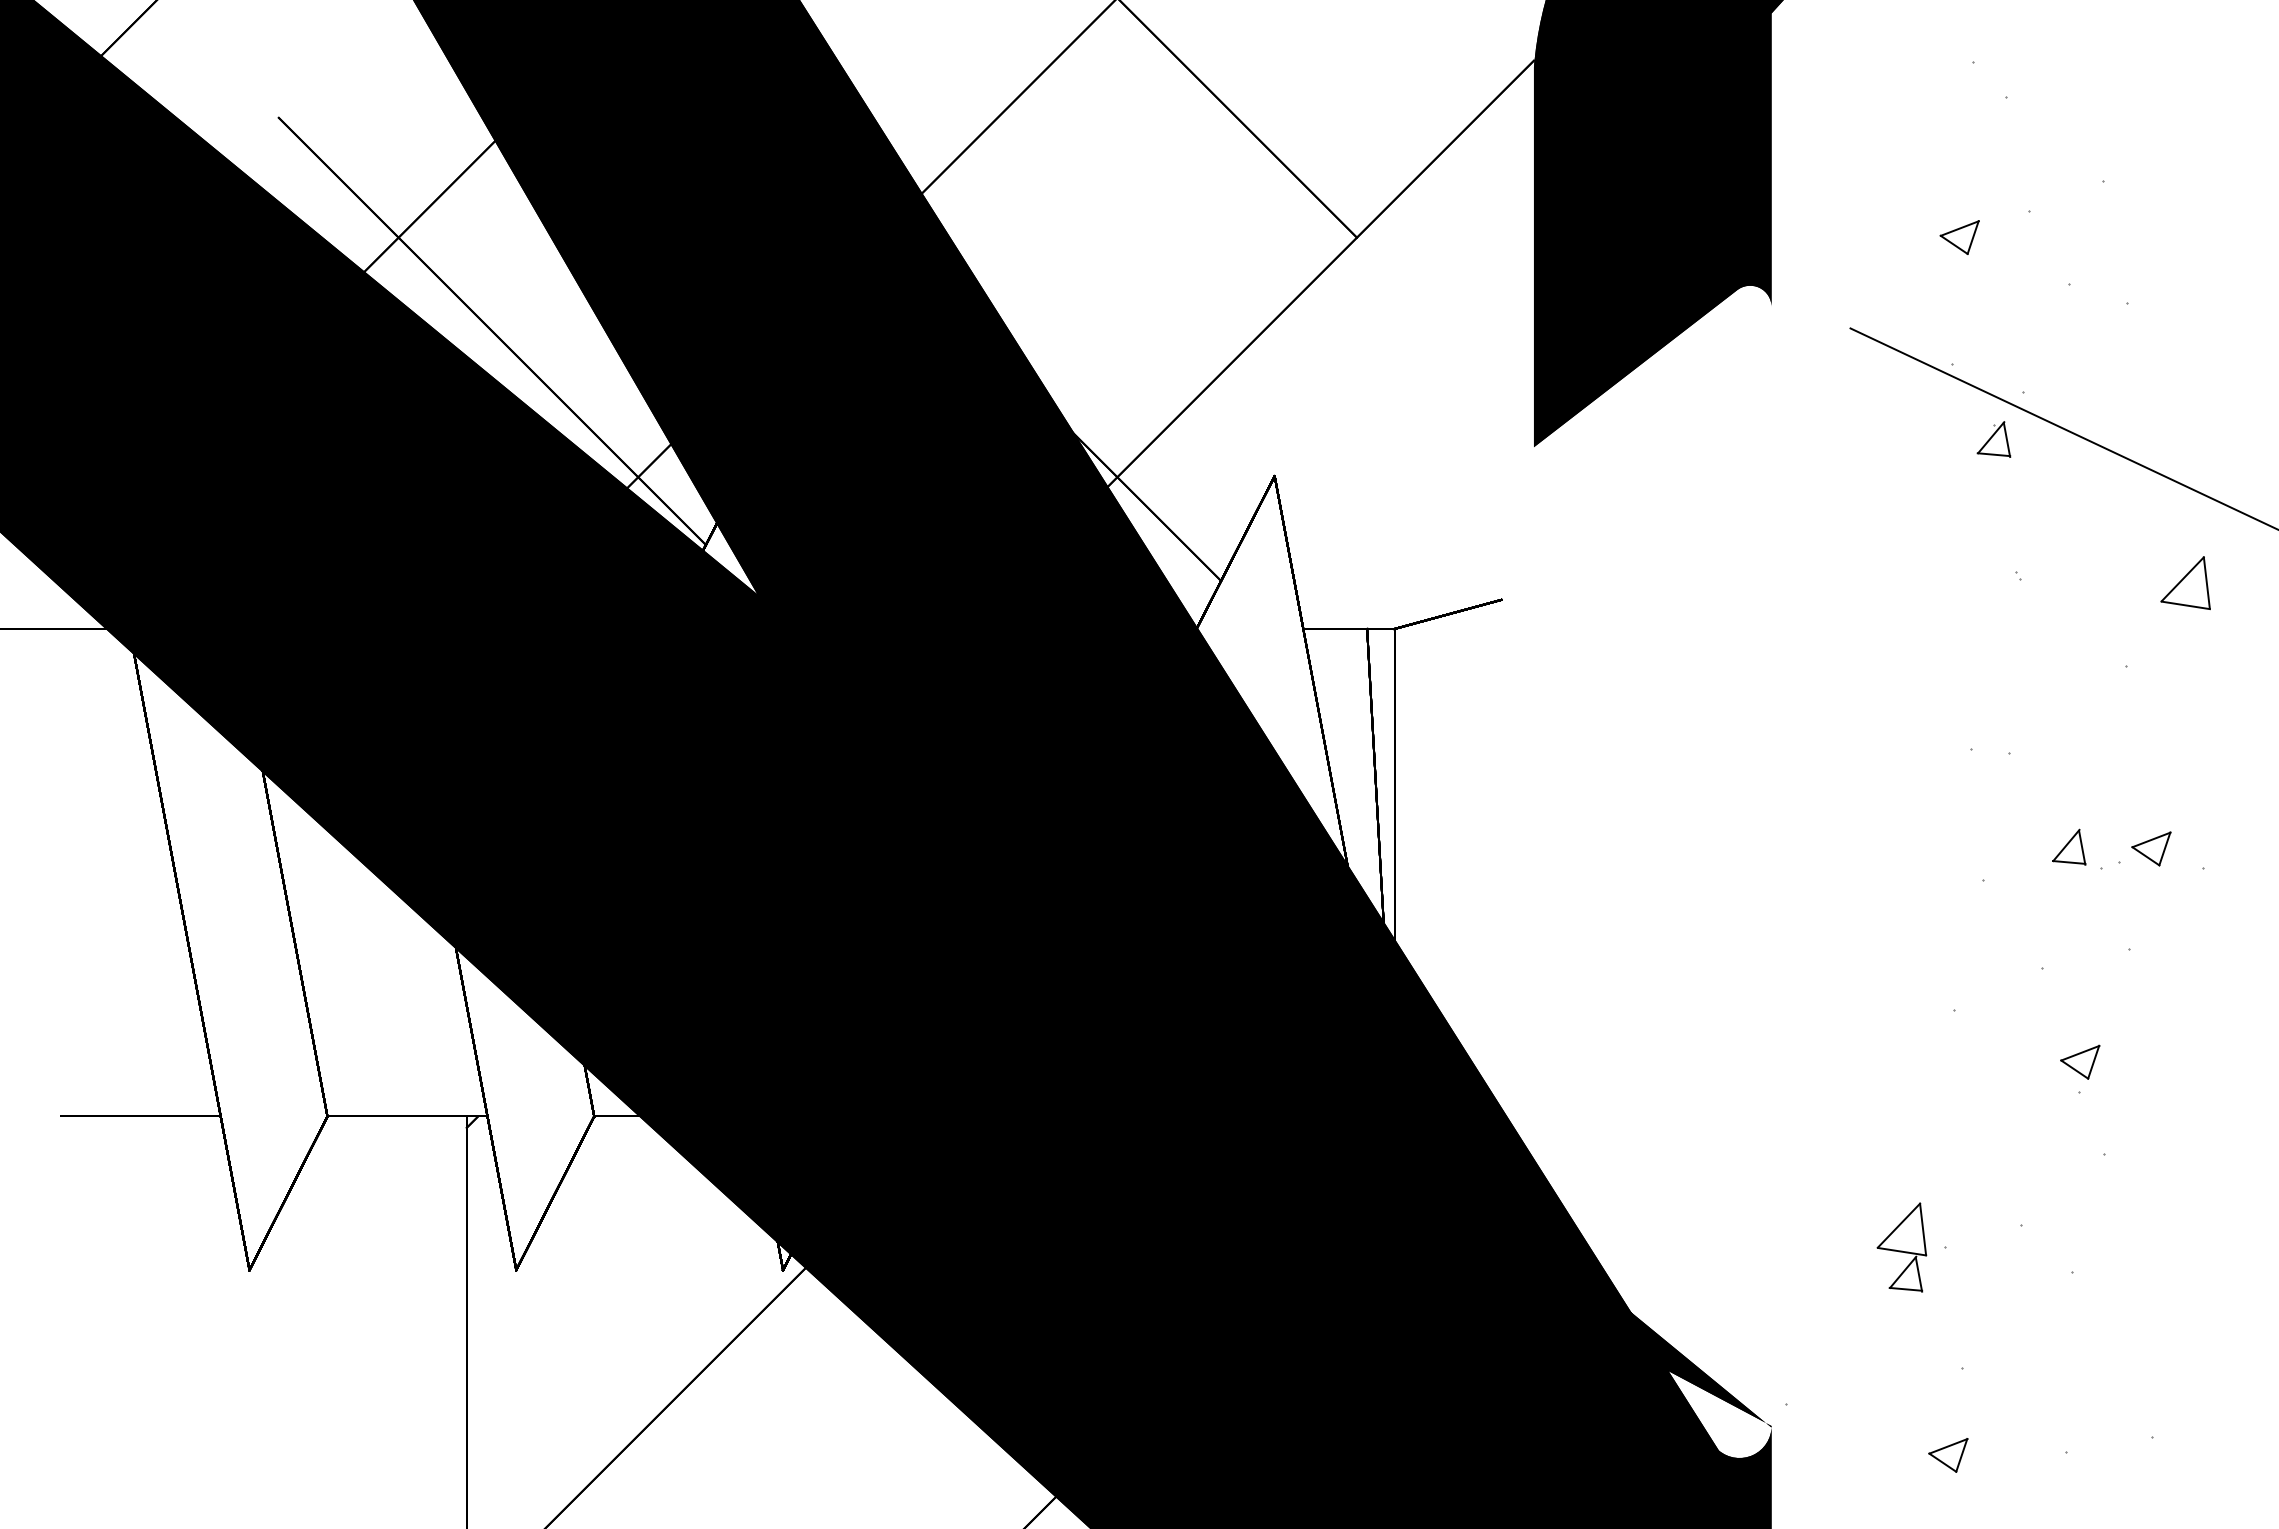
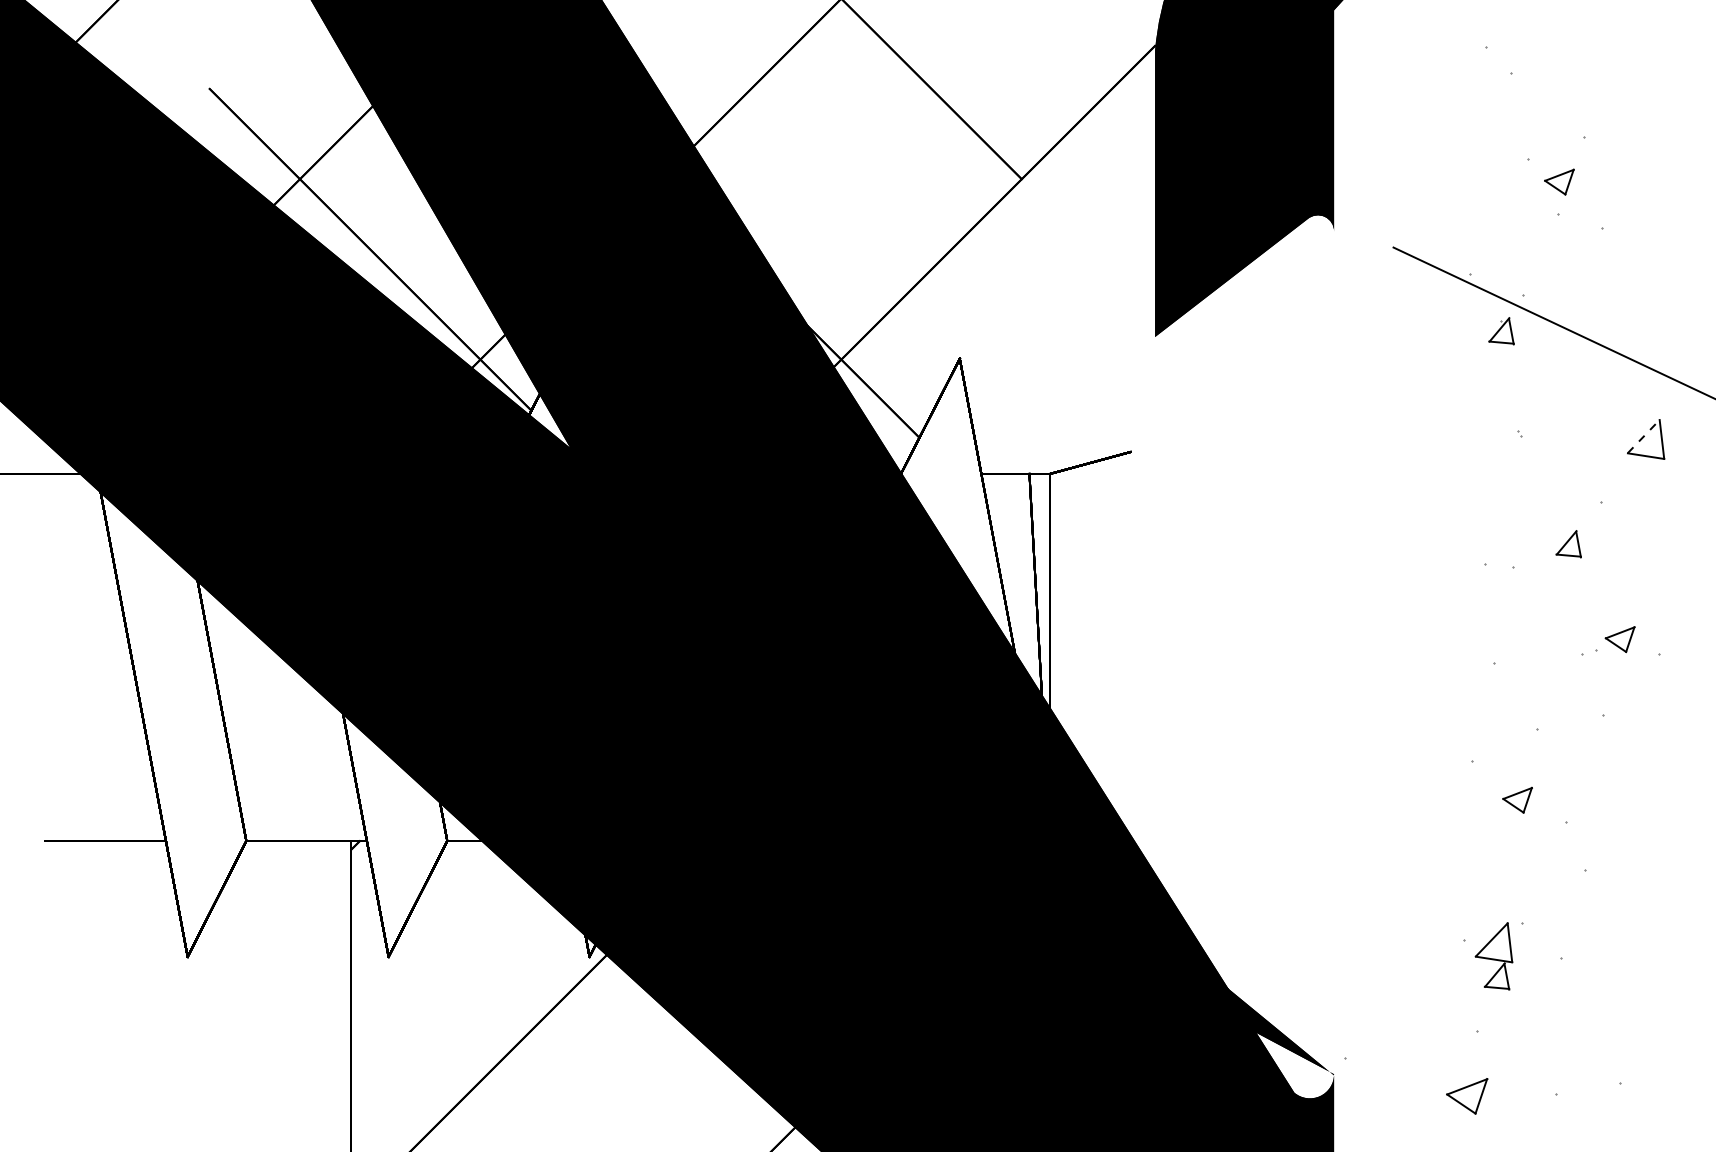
part: (1959, 237) -> (1559, 182), moved
line: (2183, 579) -> (1644, 436), solid -> dashed
part: (2069, 846) -> (1569, 543), moved
part: (2080, 1061) -> (1517, 799), moved
part: (1901, 1247) -> (1493, 956), moved
part: (1948, 1455) -> (1467, 1096), size x1.4

